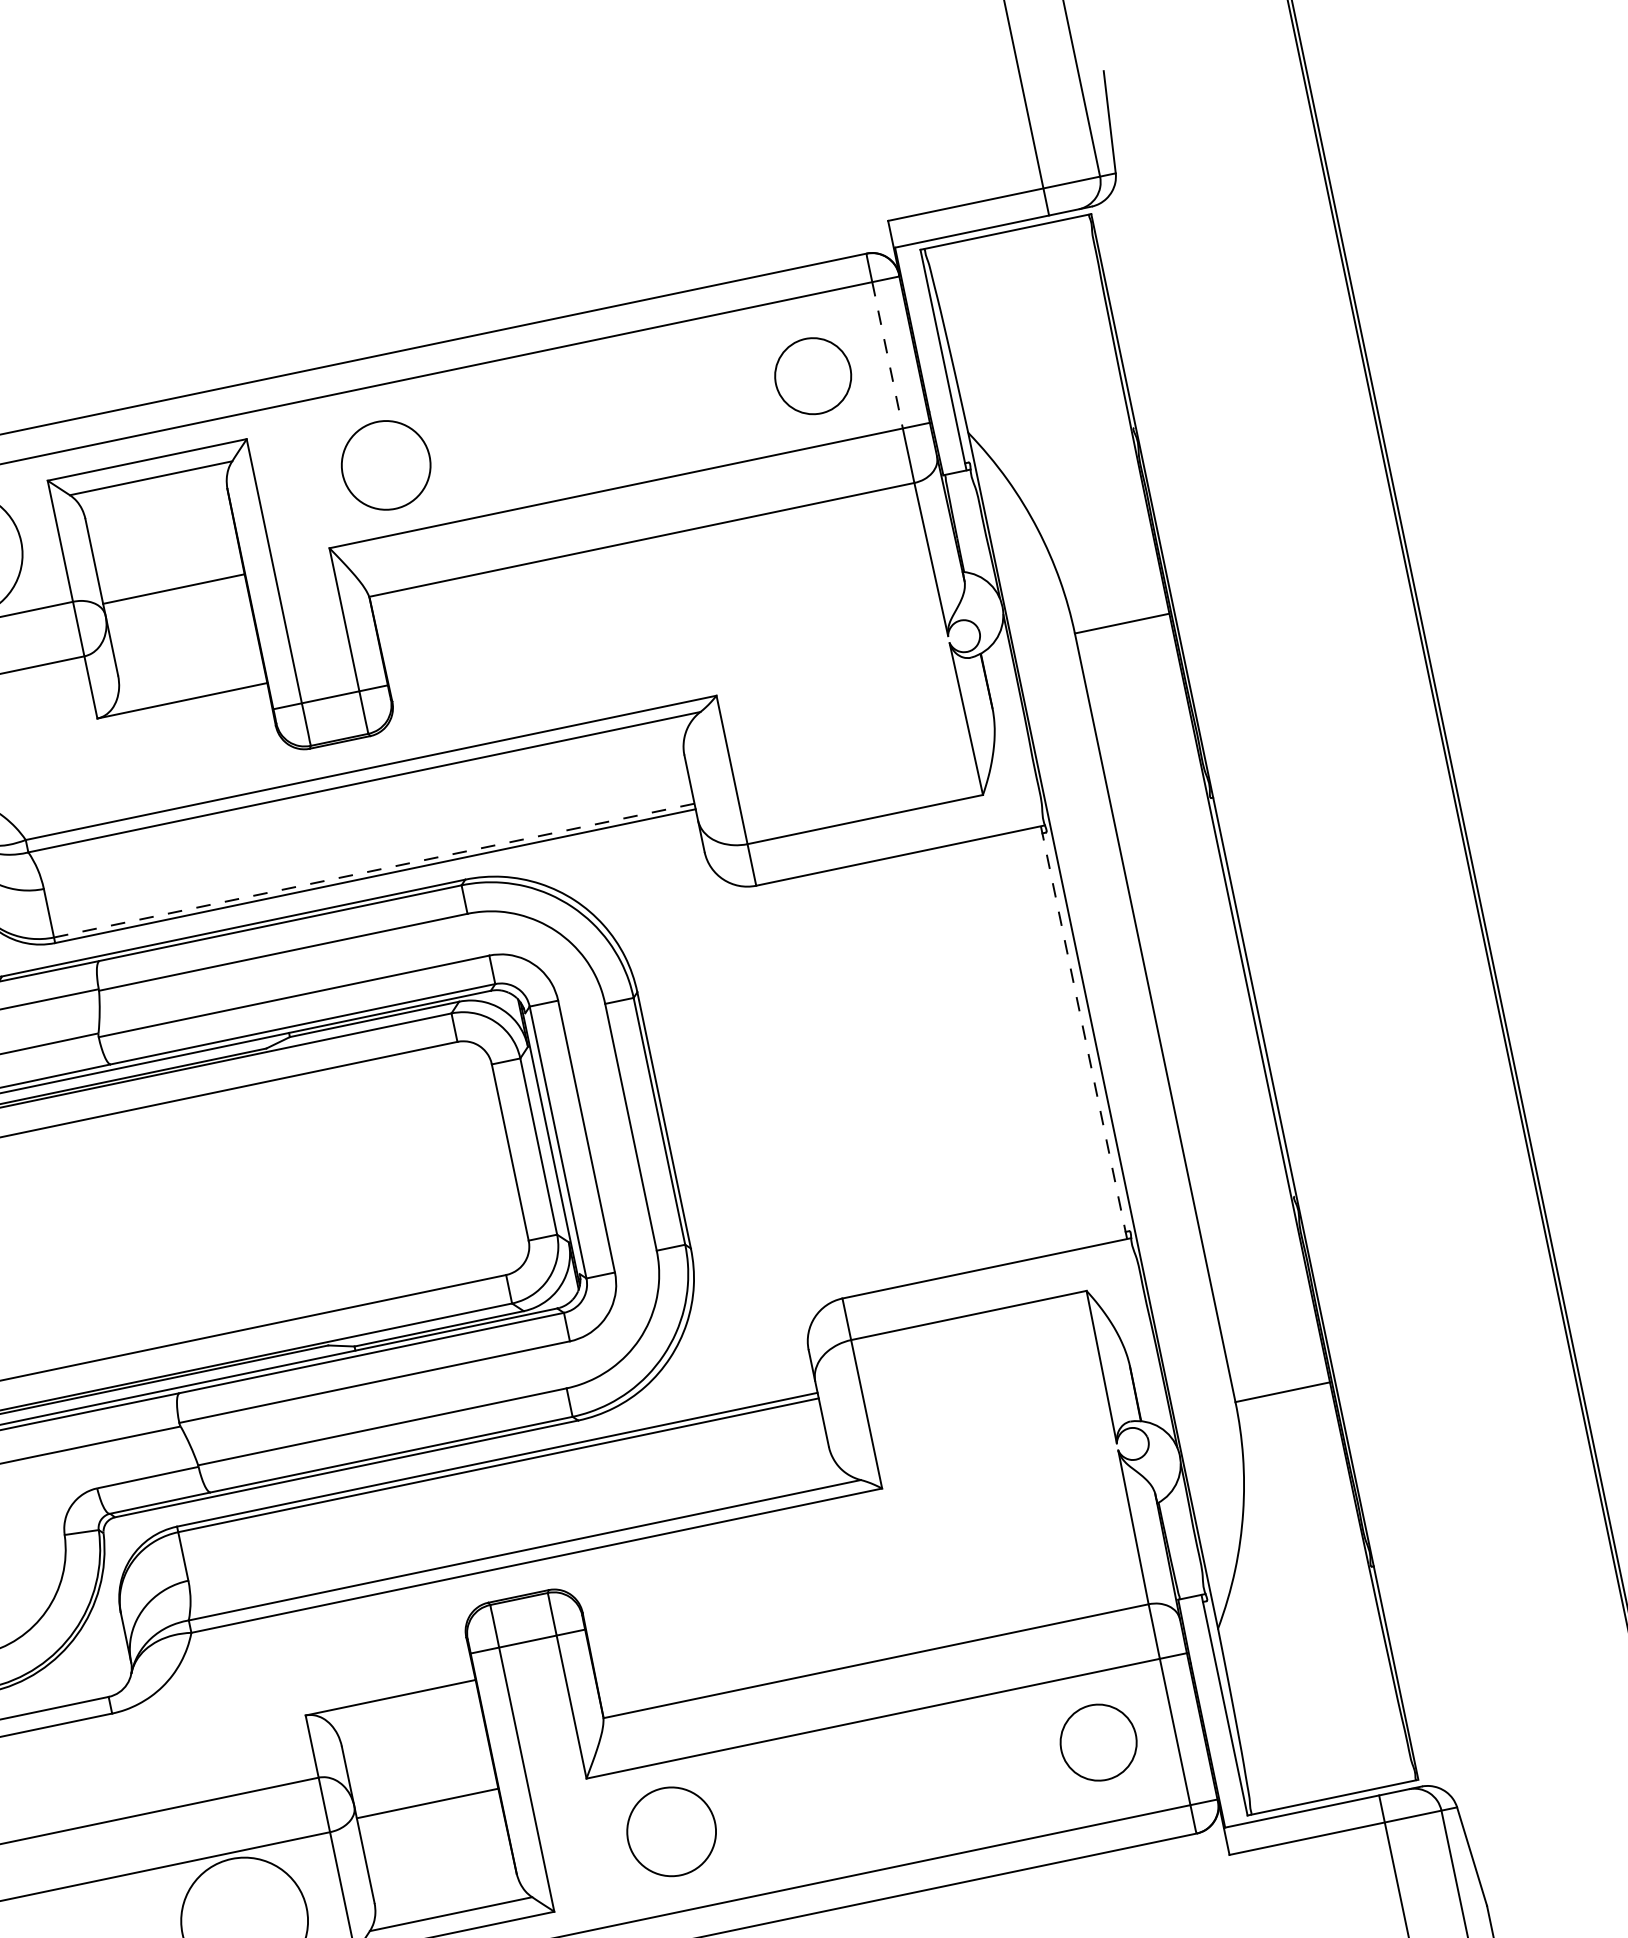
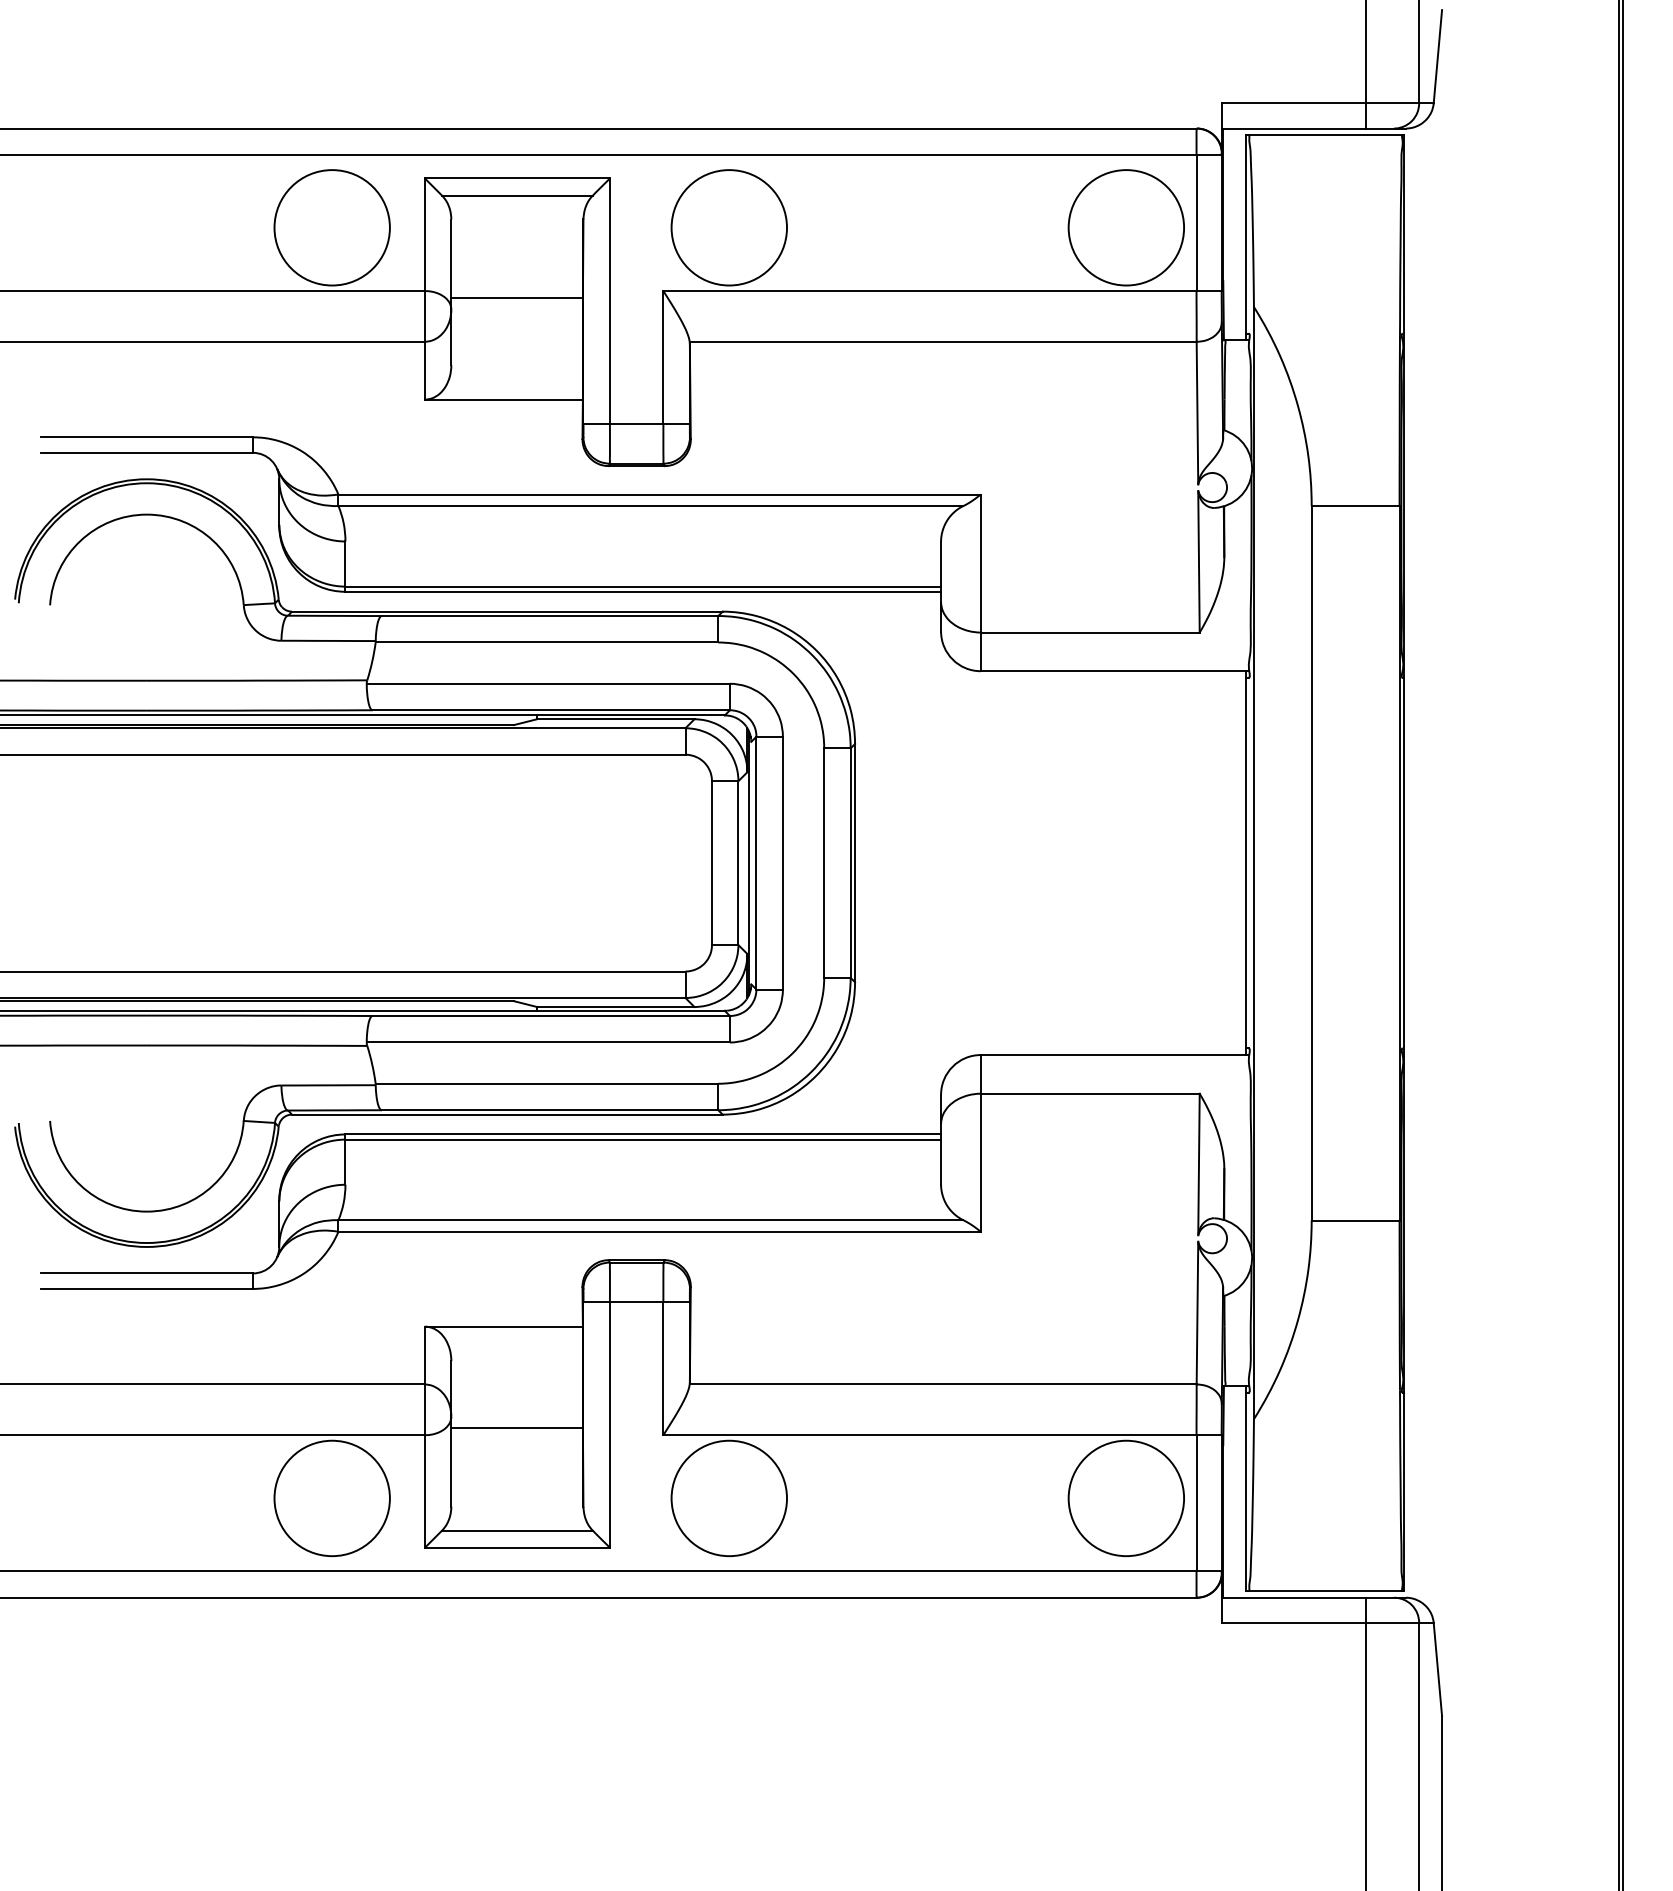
line: (887, 355) -> (1196, 223), dashed -> solid
circle: (813, 375) -> (1126, 227), size x1.67
circle: (386, 465) -> (729, 227), size x1.43
line: (374, 870) -> (643, 586), dashed -> solid
line: (1084, 1033) -> (1245, 863), dashed -> solid
circle: (1098, 1742) -> (1126, 1498), size x1.67
circle: (671, 1831) -> (729, 1498), size x1.43

